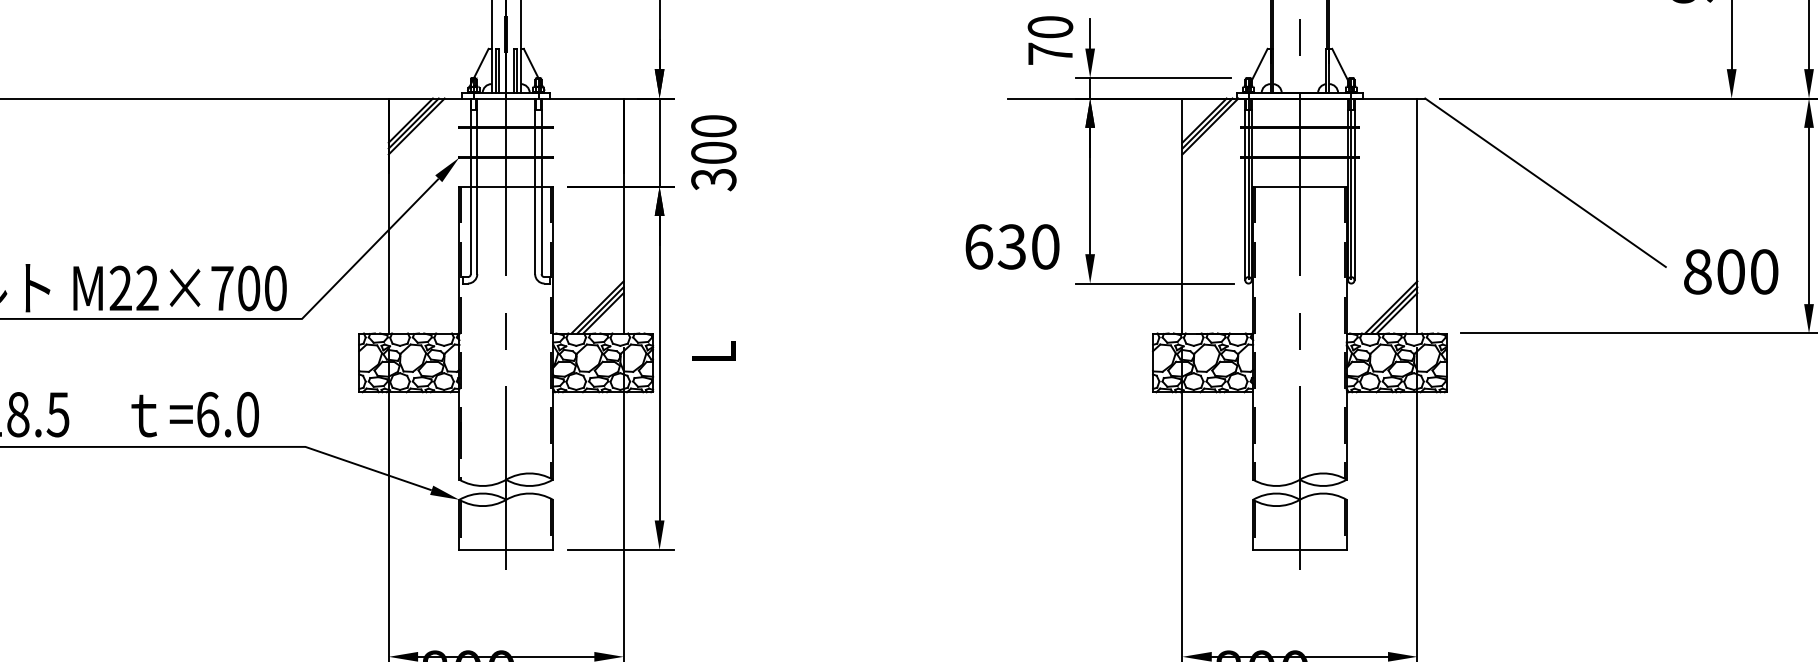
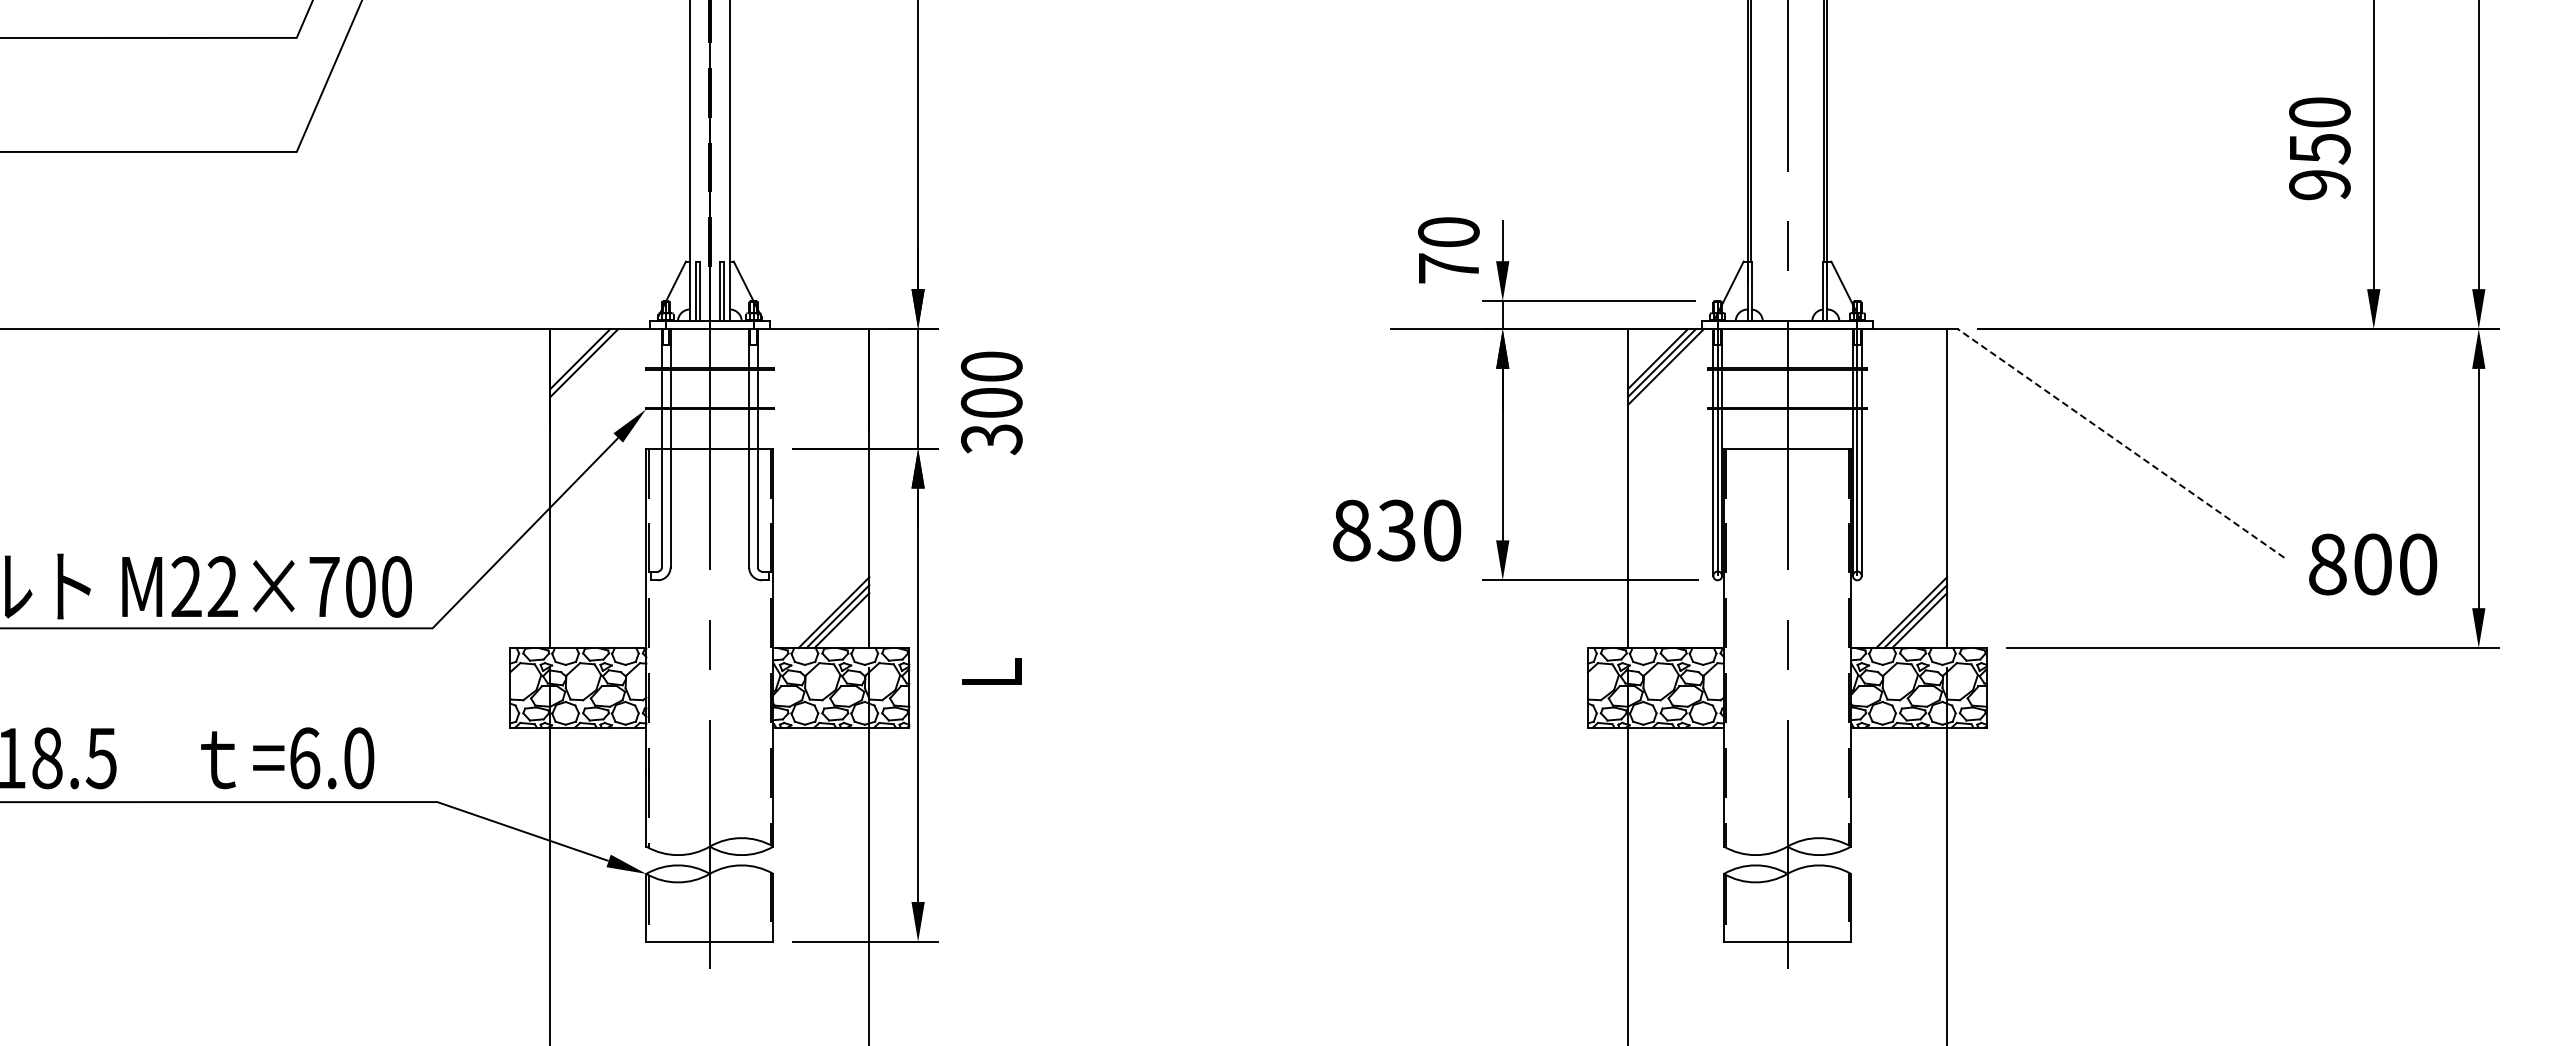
line: (416, 126) -> (588, 367), removed
line: (1545, 182) -> (2120, 443), solid -> dashed
text: (978, 246) -> (1351, 530), 630 -> 830

